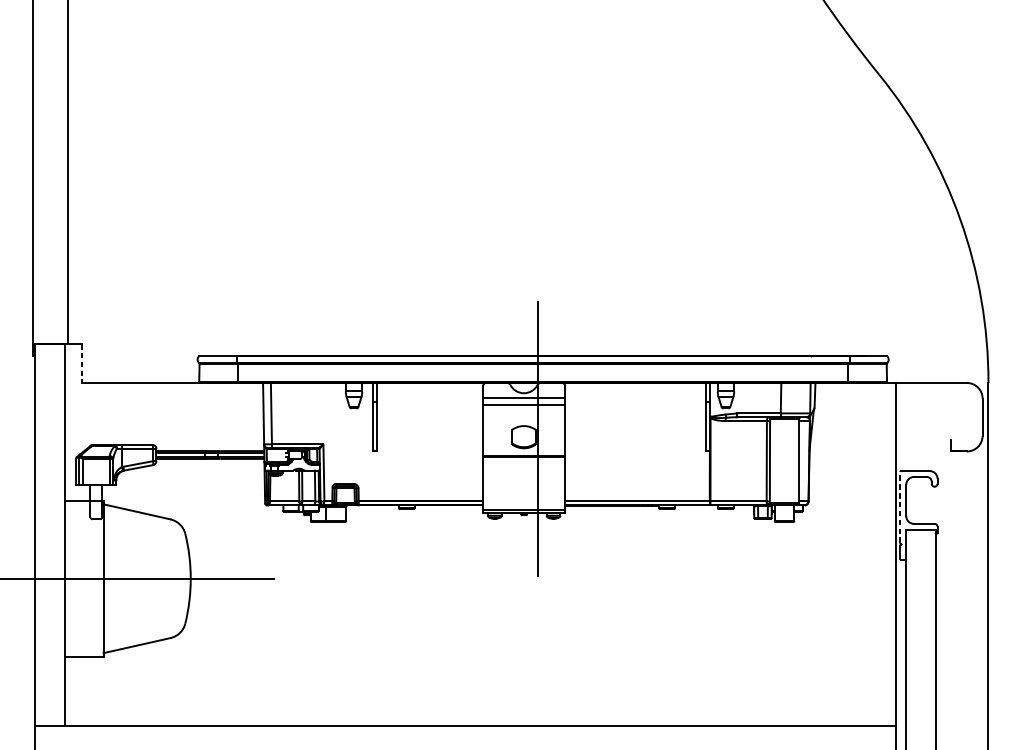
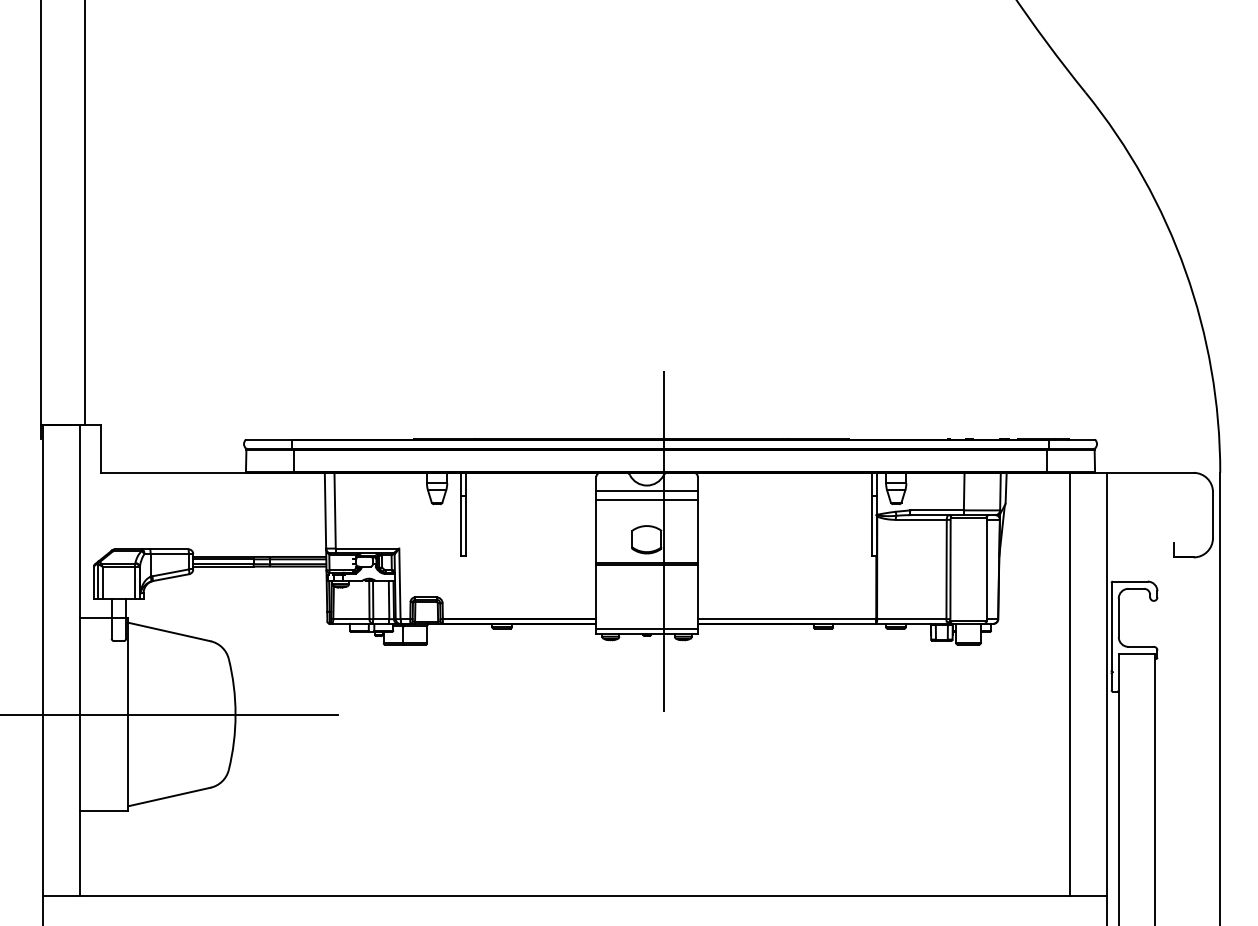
line: (82, 364) -> (101, 449), dashed -> solid
line: (900, 507) -> (1111, 626), dashed -> solid
line: (867, 553) -> (1070, 683), added

